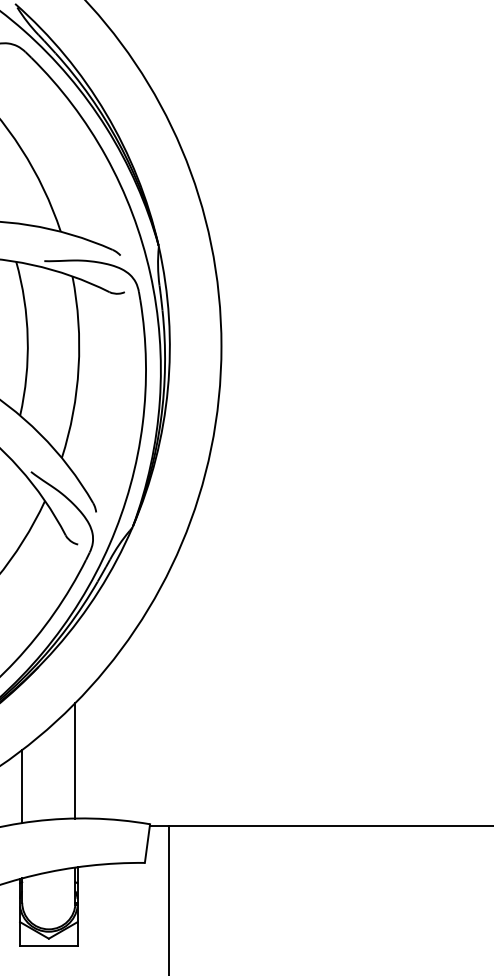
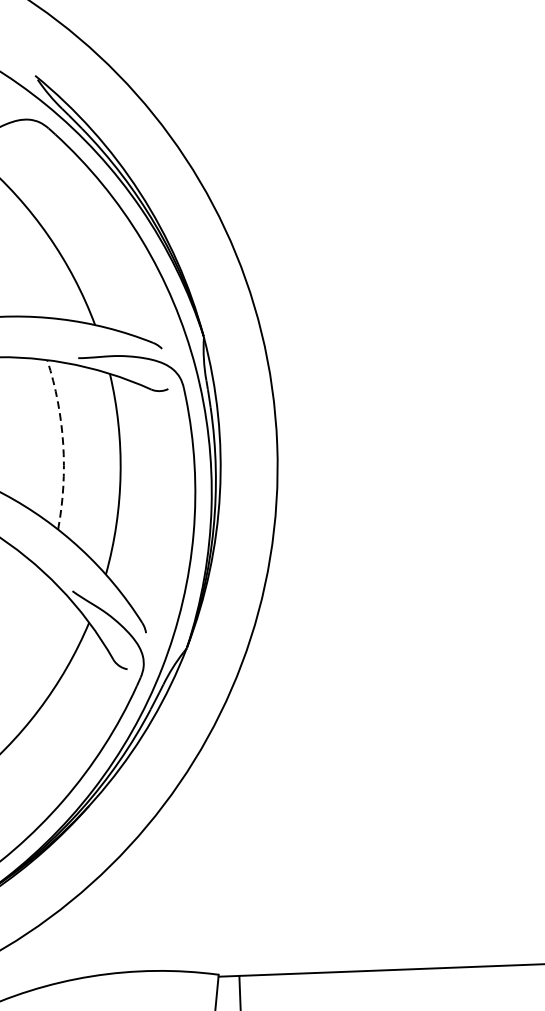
arc: (27, 338) -> (62, 444), solid -> dashed
line: (75, 760) -> (133, 907), removed
line: (22, 786) -> (76, 938), removed

